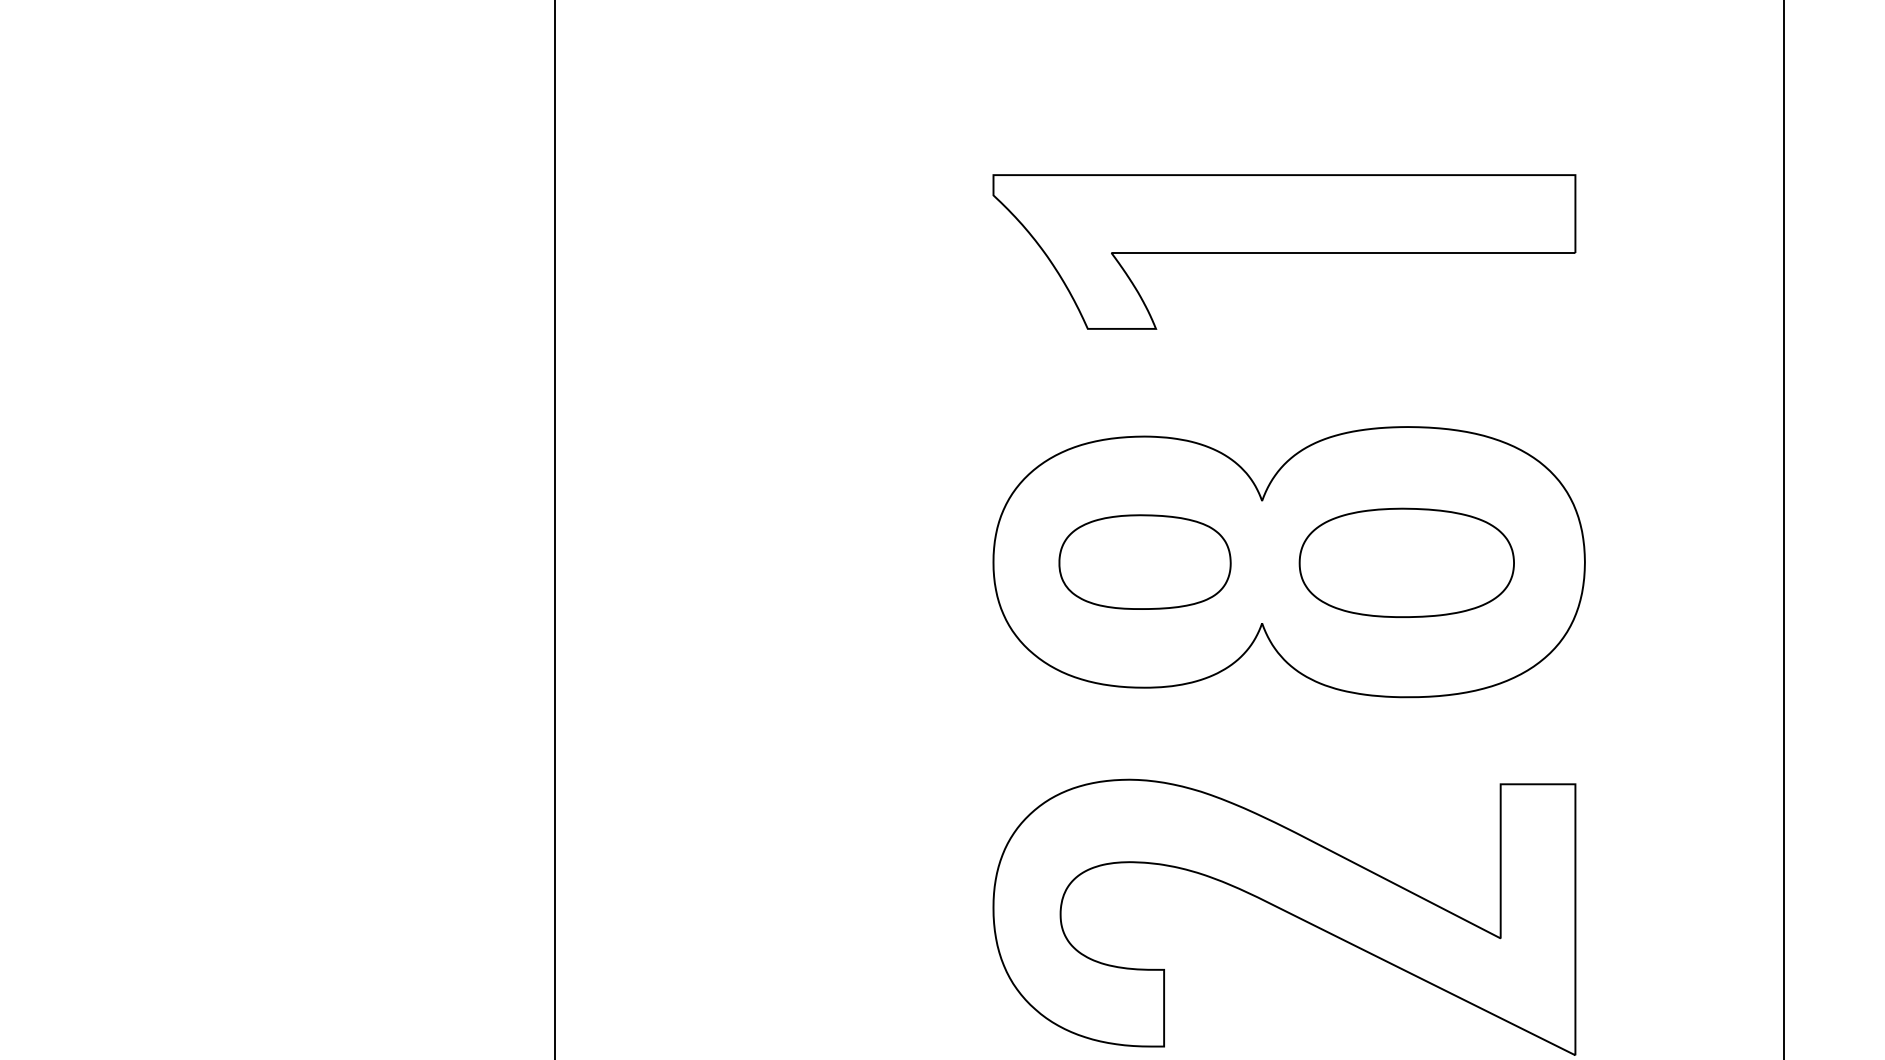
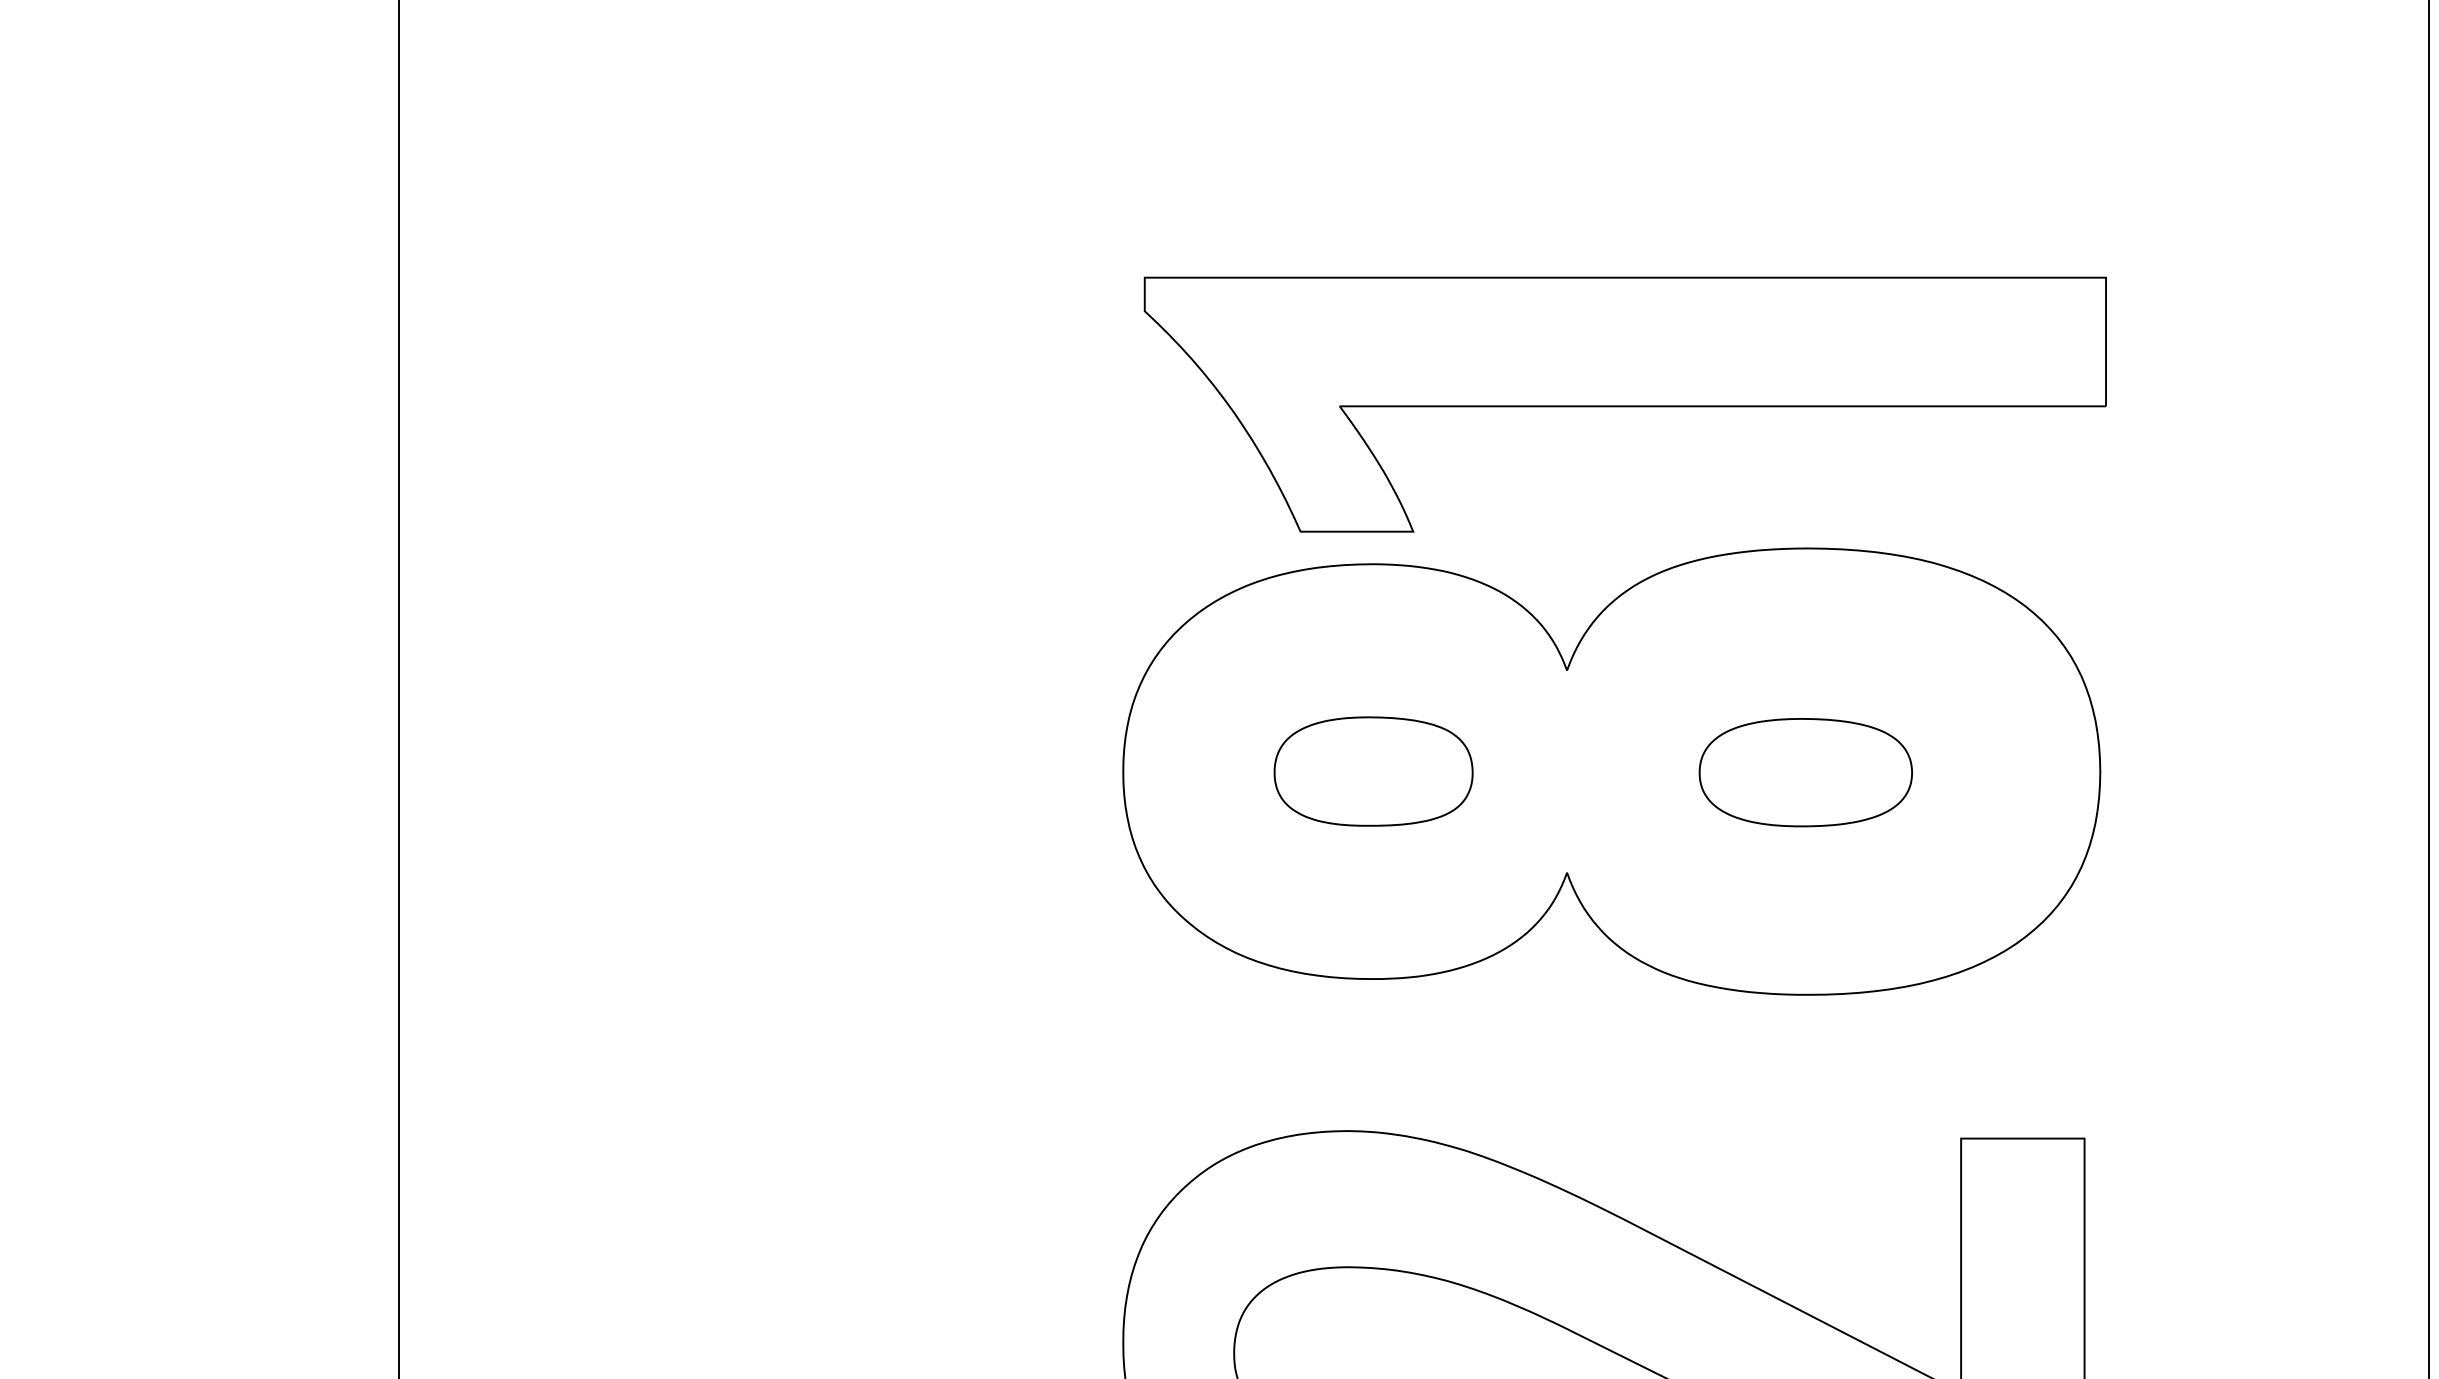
part: (1284, 251) -> (1625, 403), moved
part: (1144, 561) -> (1372, 770), size x0.7
part: (1406, 562) -> (1805, 772), size x0.6

